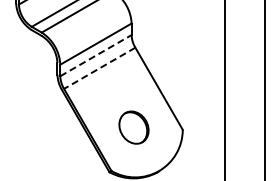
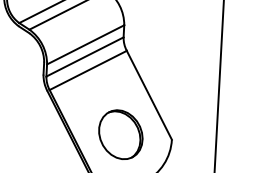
line: (96, 55) -> (85, 56), dashed -> solid
line: (99, 68) -> (87, 70), dashed -> solid
part: (133, 127) -> (120, 134), size x1.43

